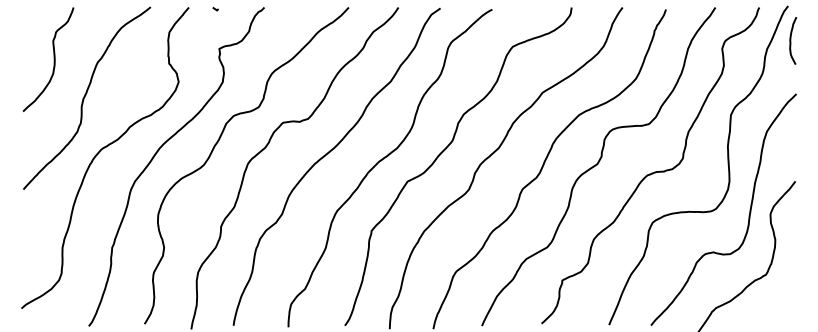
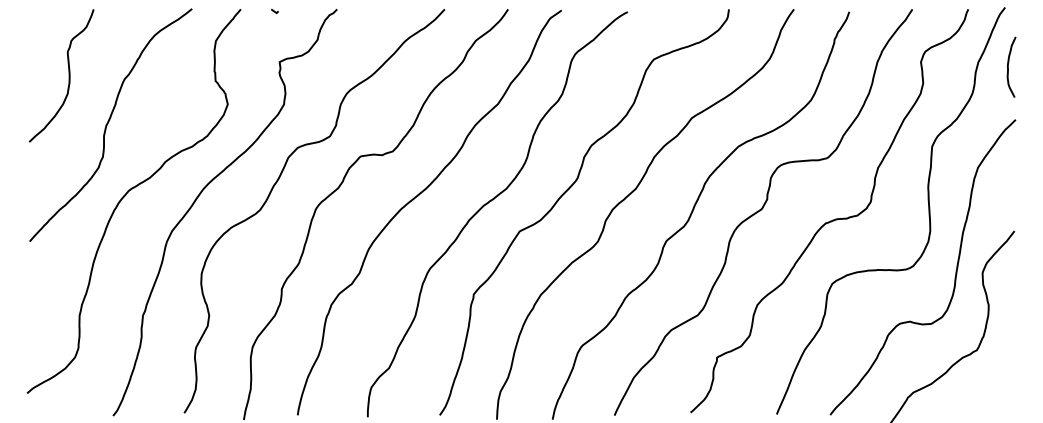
curve: (791, 40) -> (1009, 66), moved

